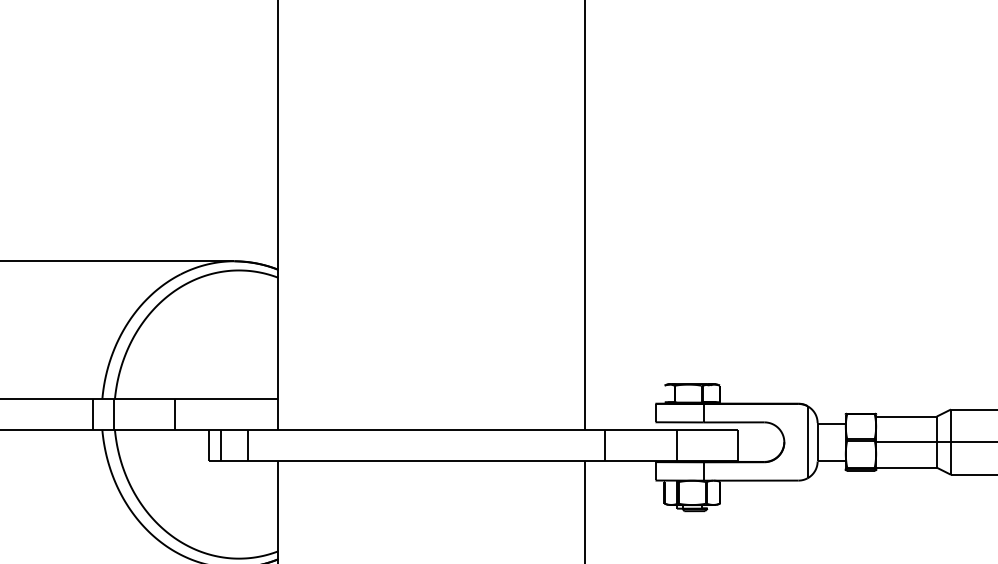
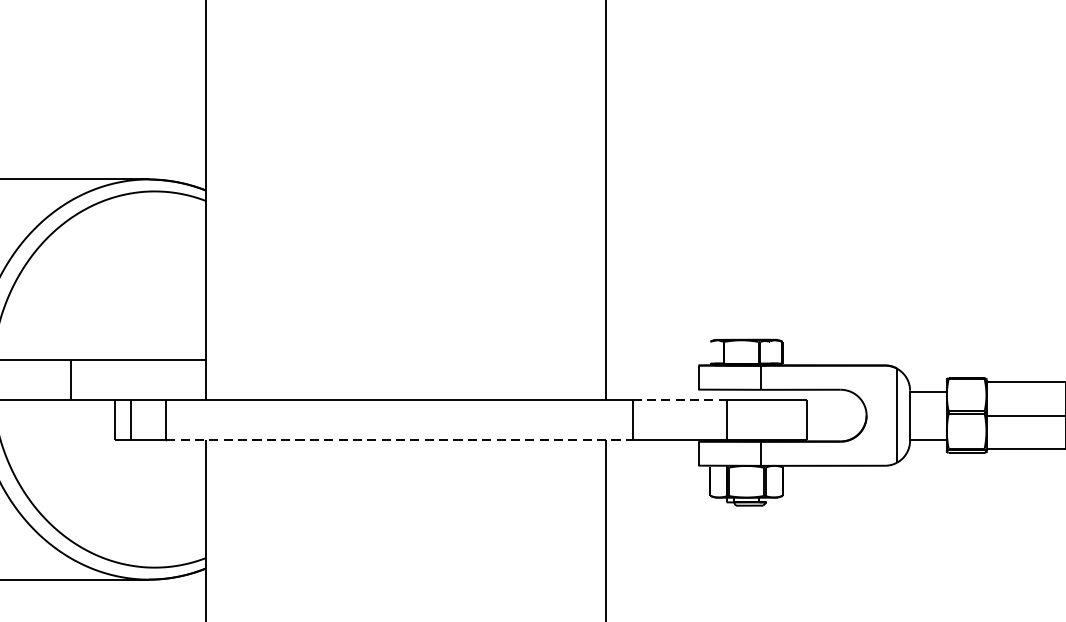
line: (641, 429) -> (680, 399), solid -> dashed
line: (426, 460) -> (399, 439), solid -> dashed

